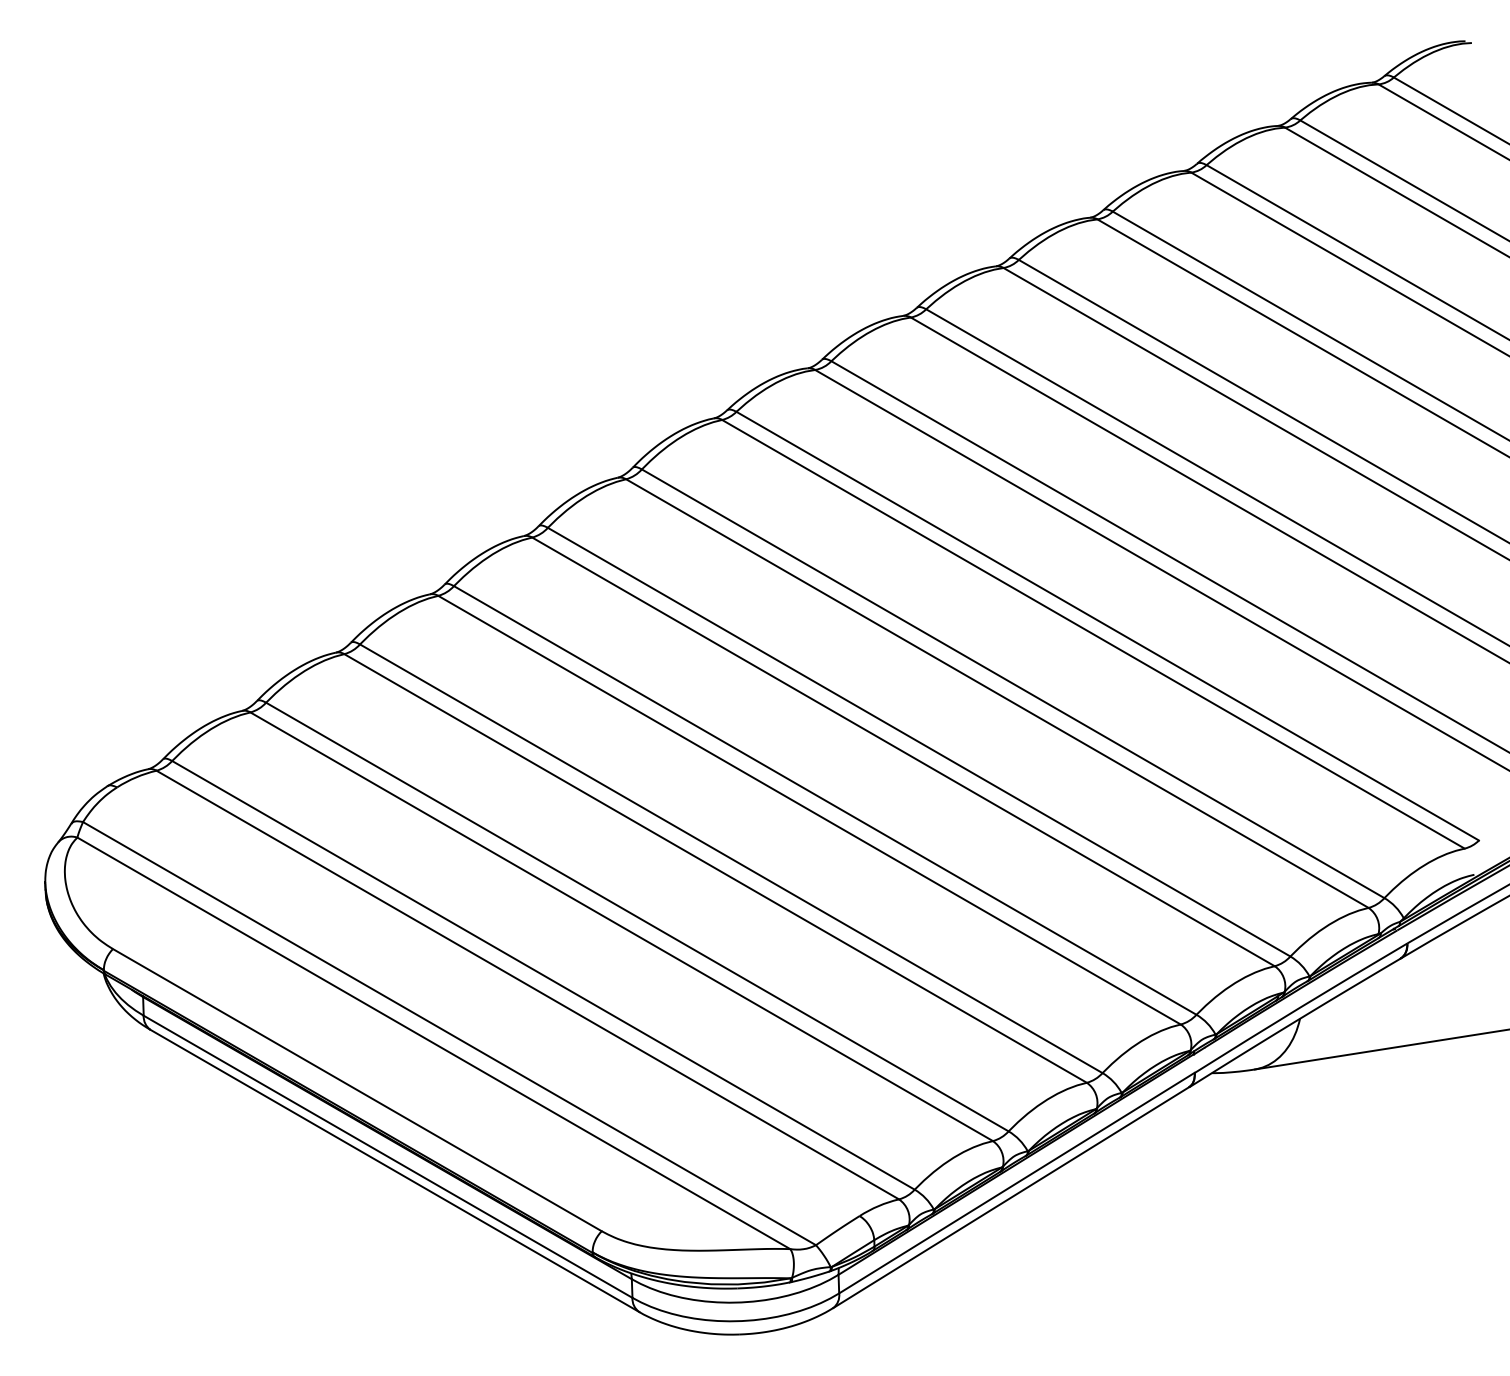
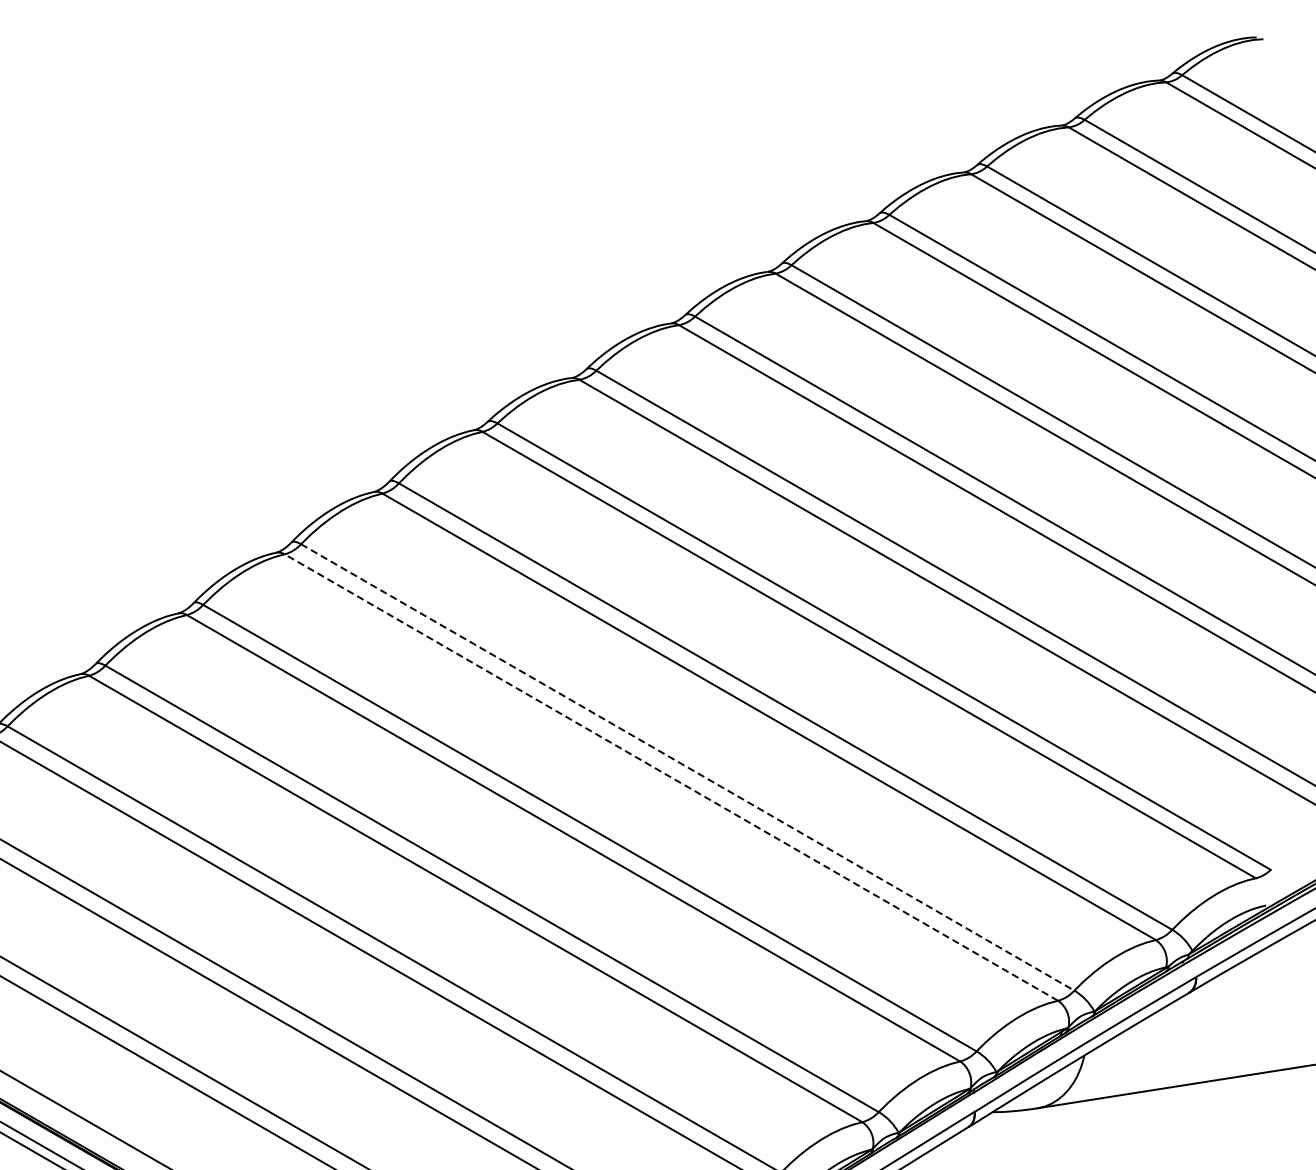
line: (919, 742) -> (688, 767), solid -> dashed
line: (903, 751) -> (671, 777), solid -> dashed

